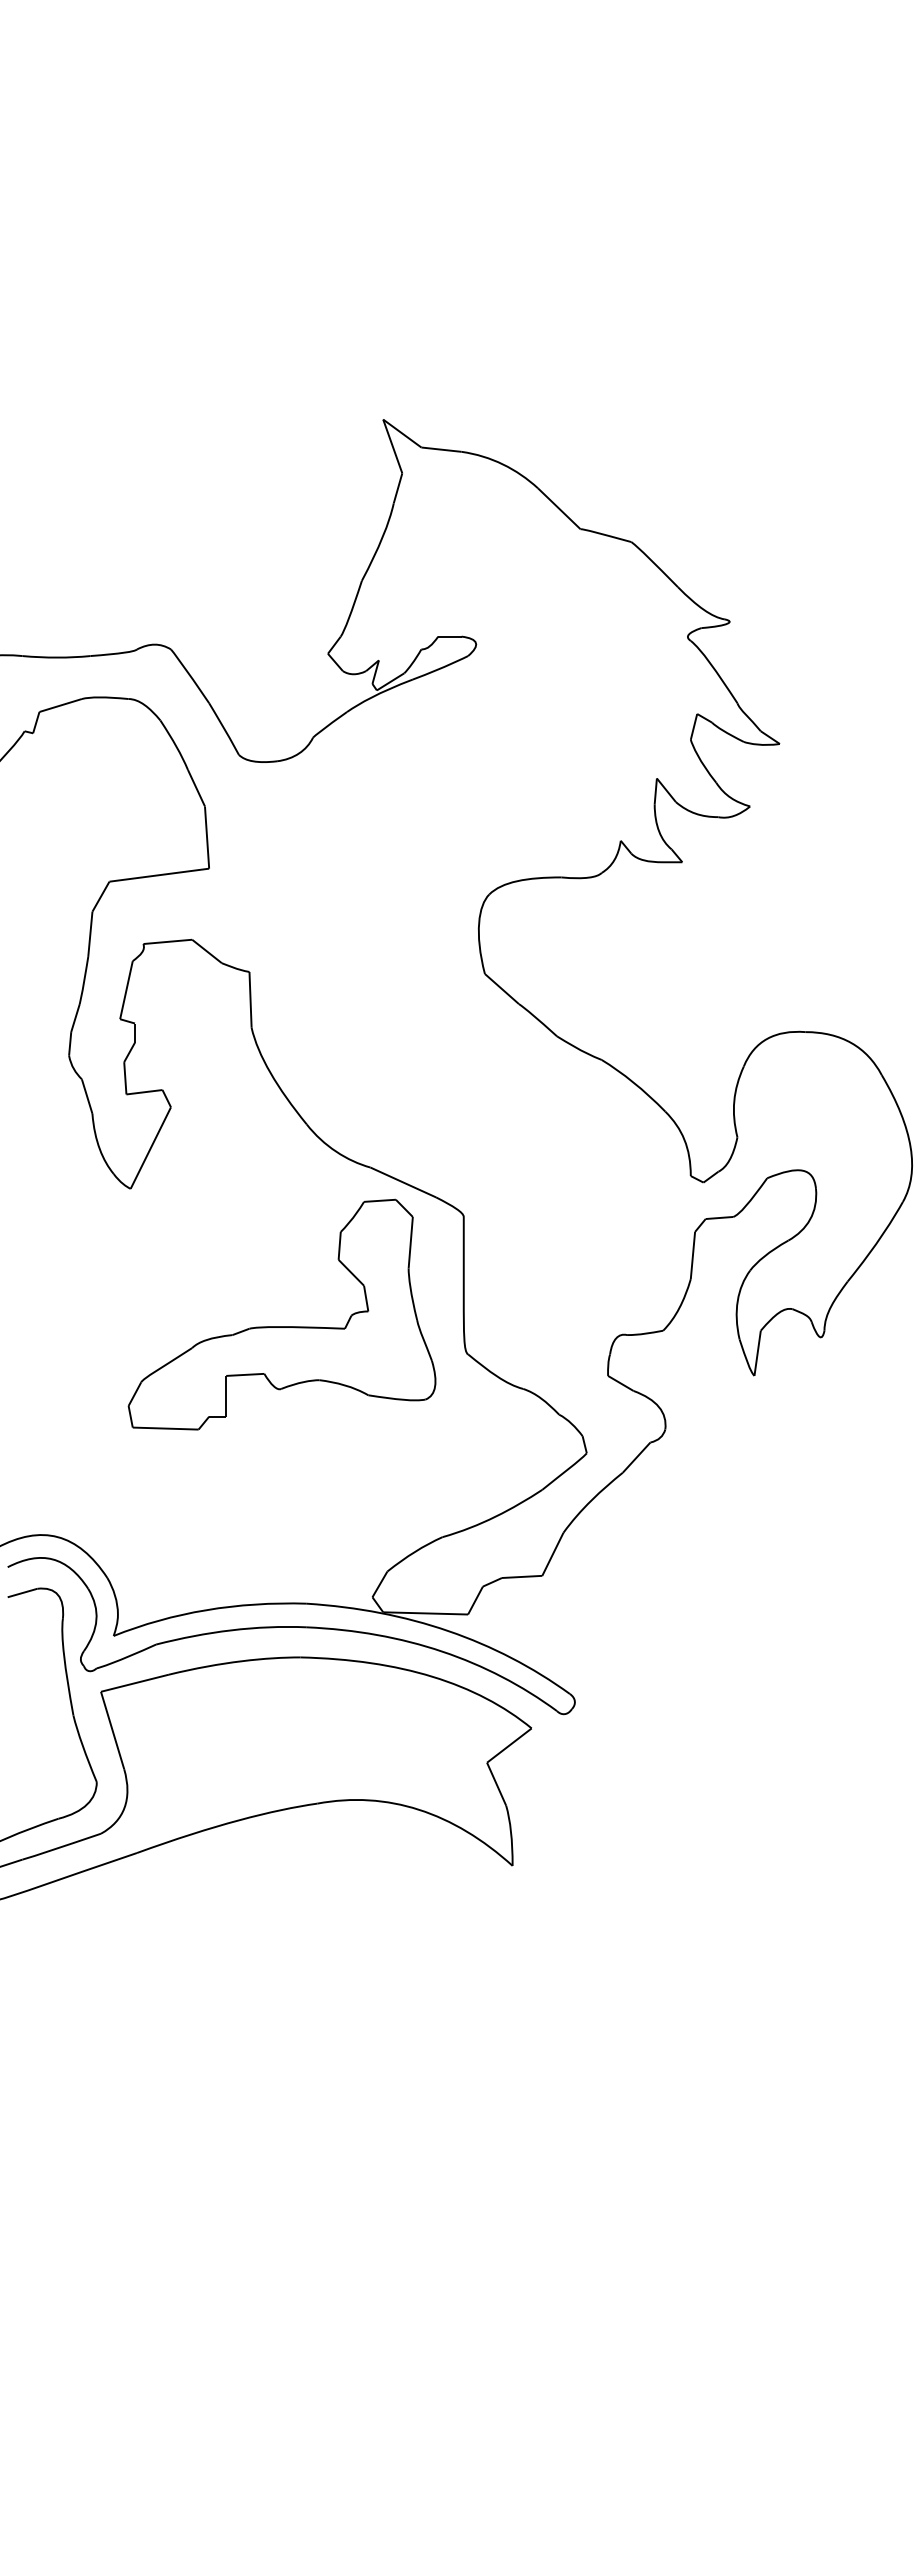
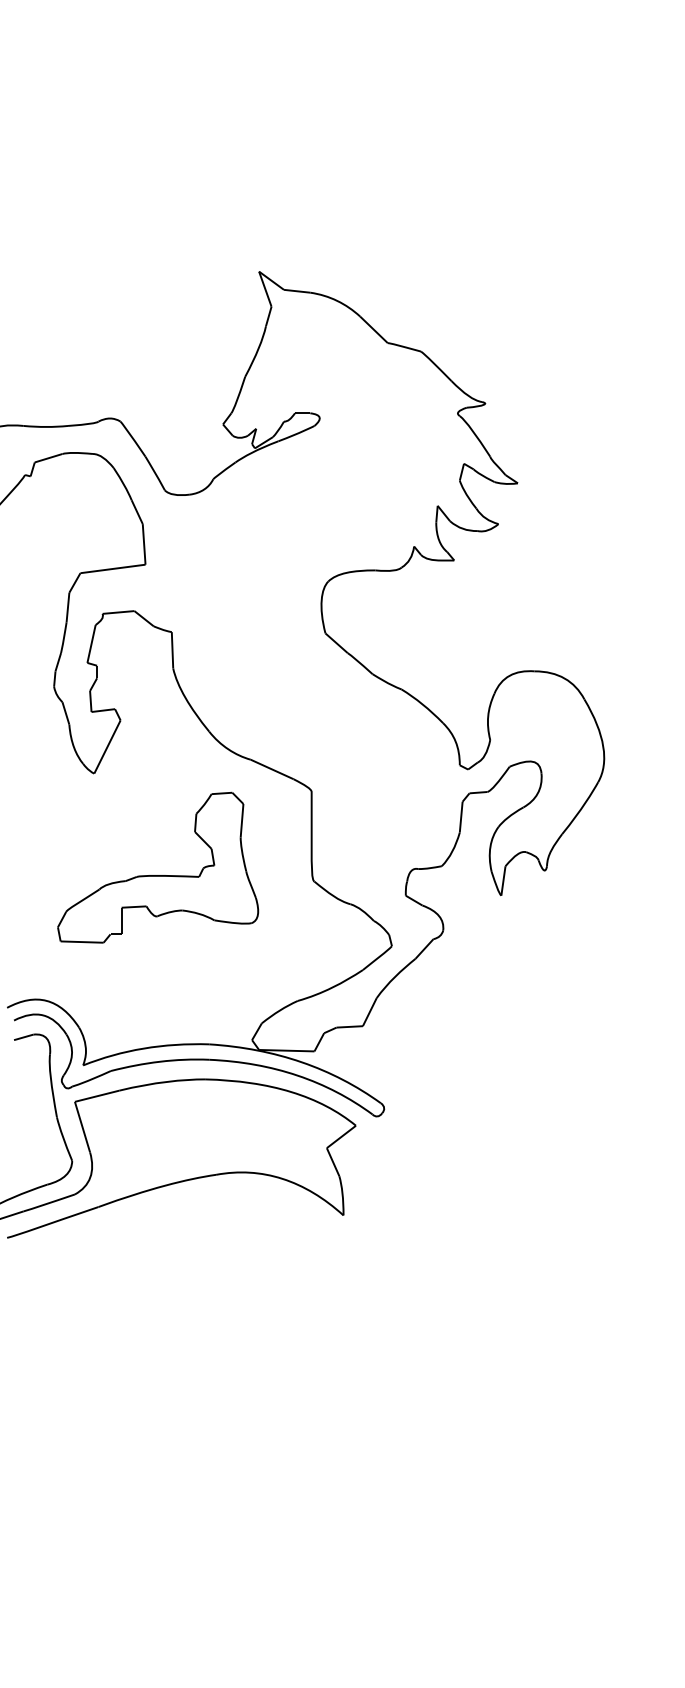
part: (282, 1326) -> (158, 875), moved

